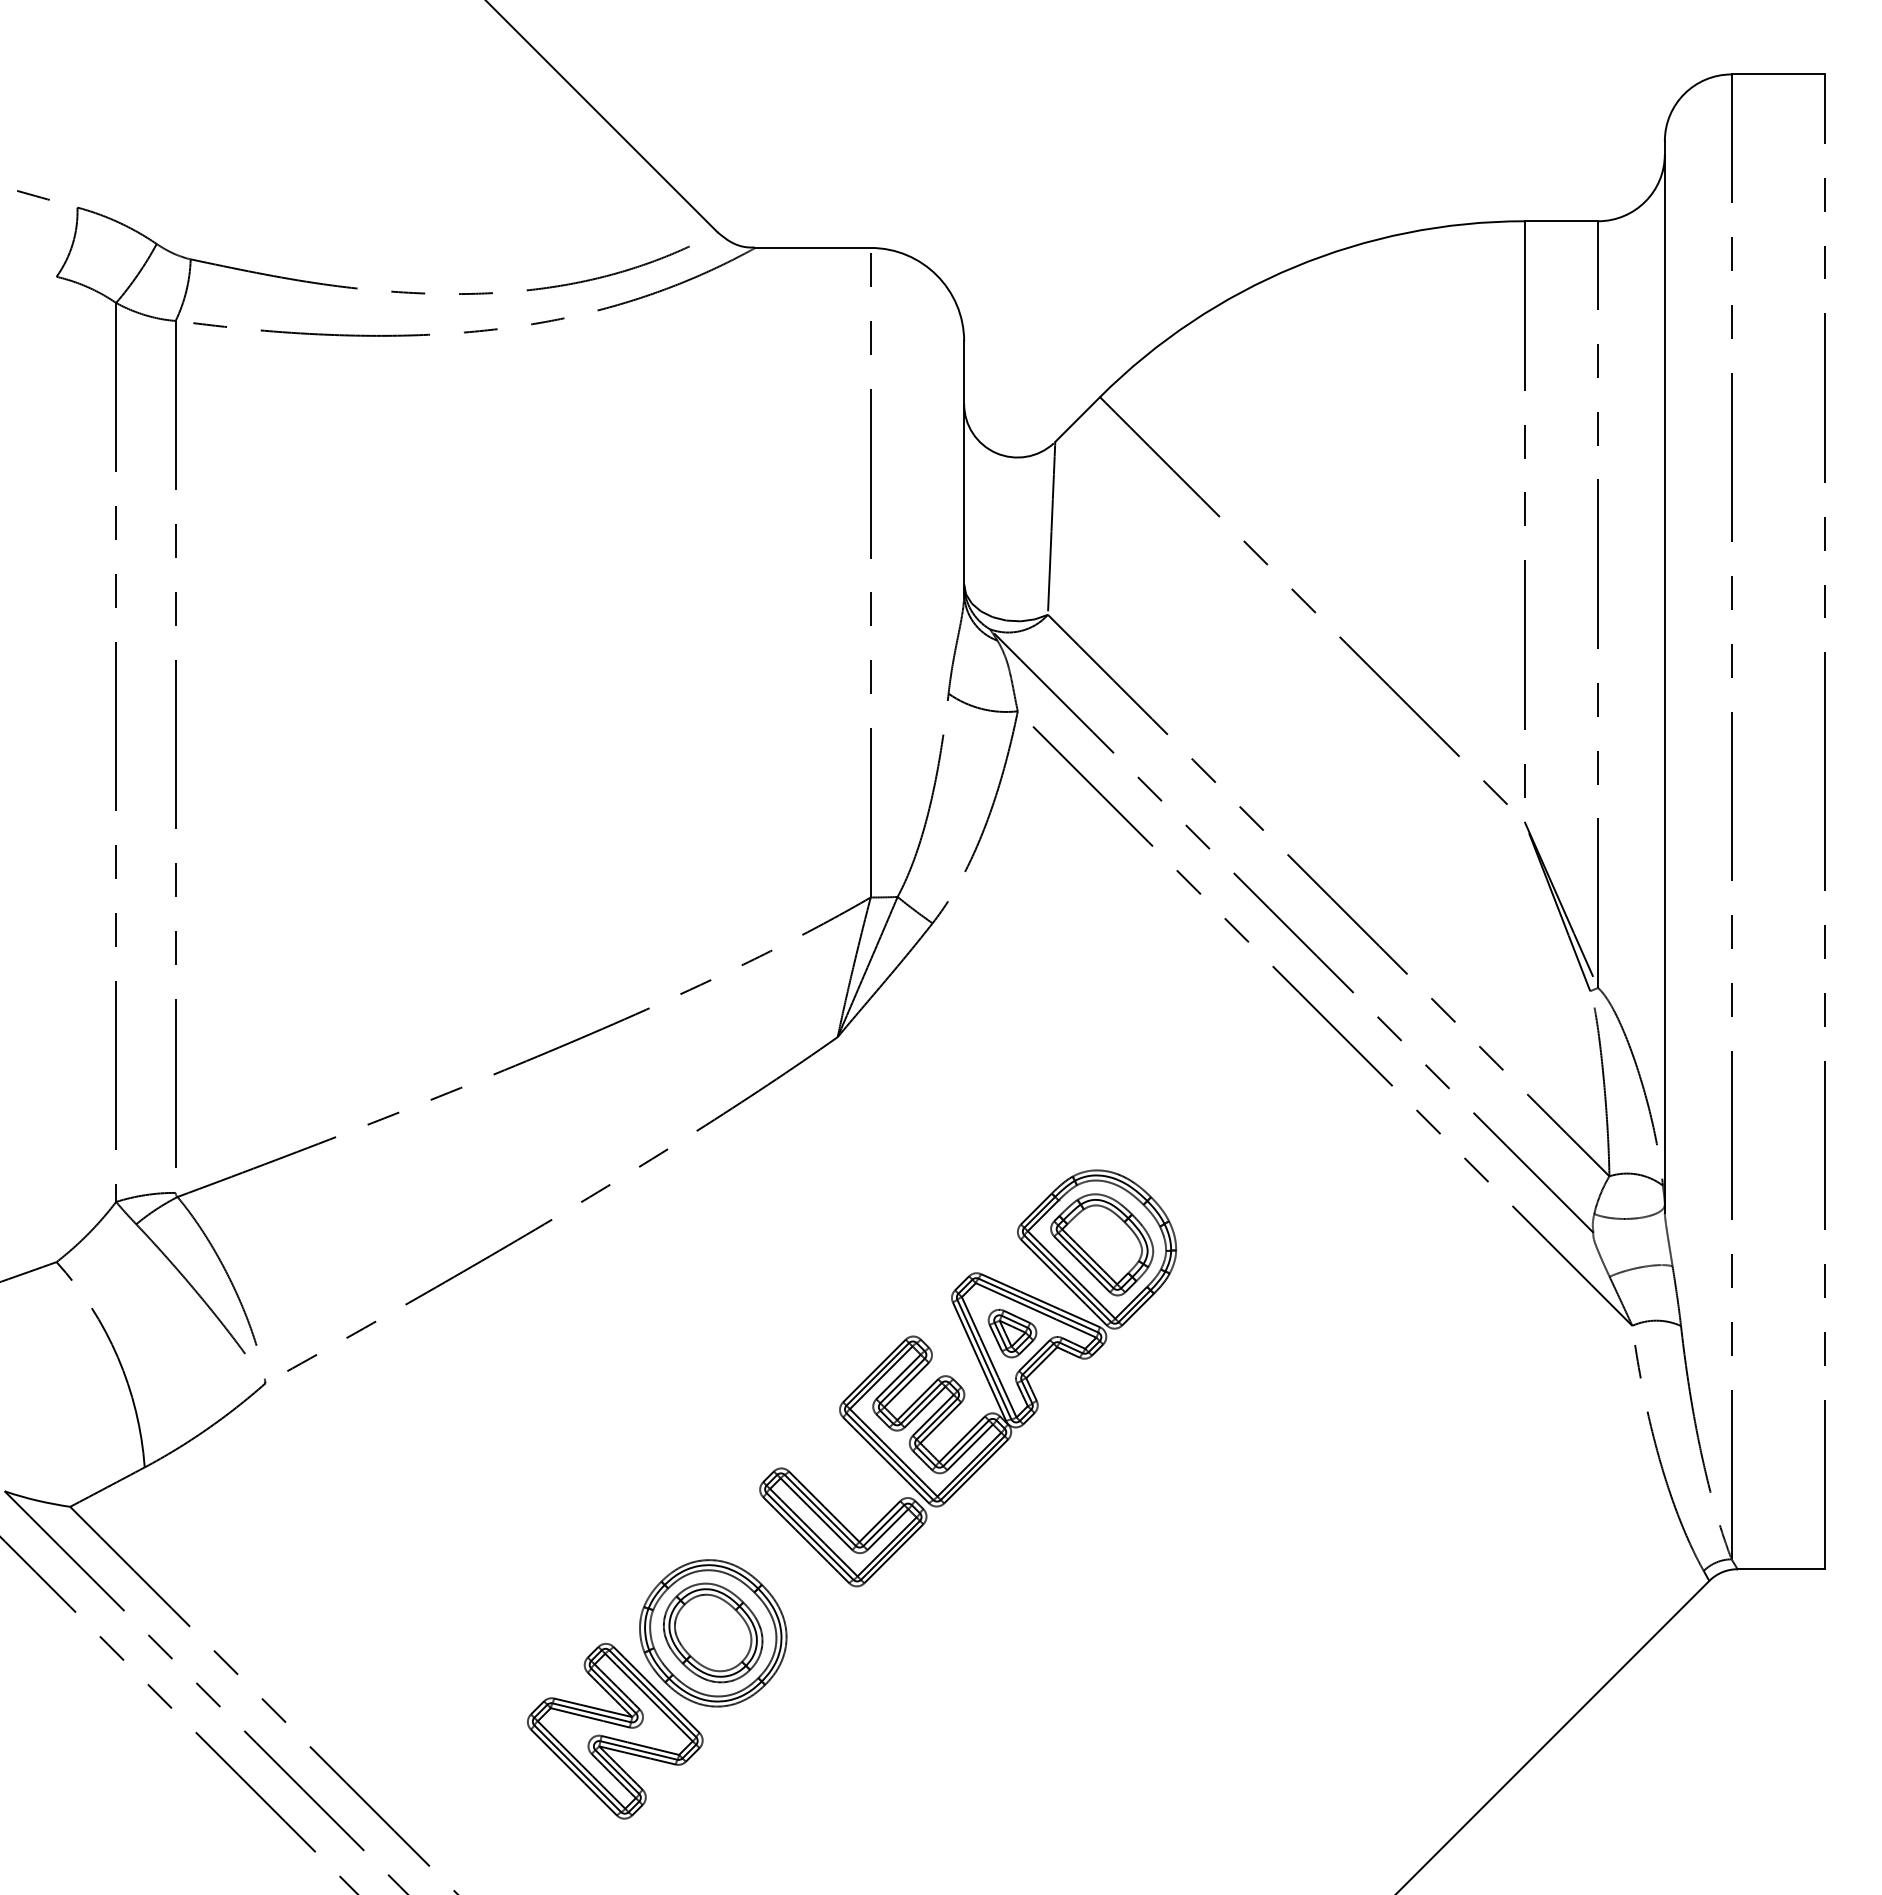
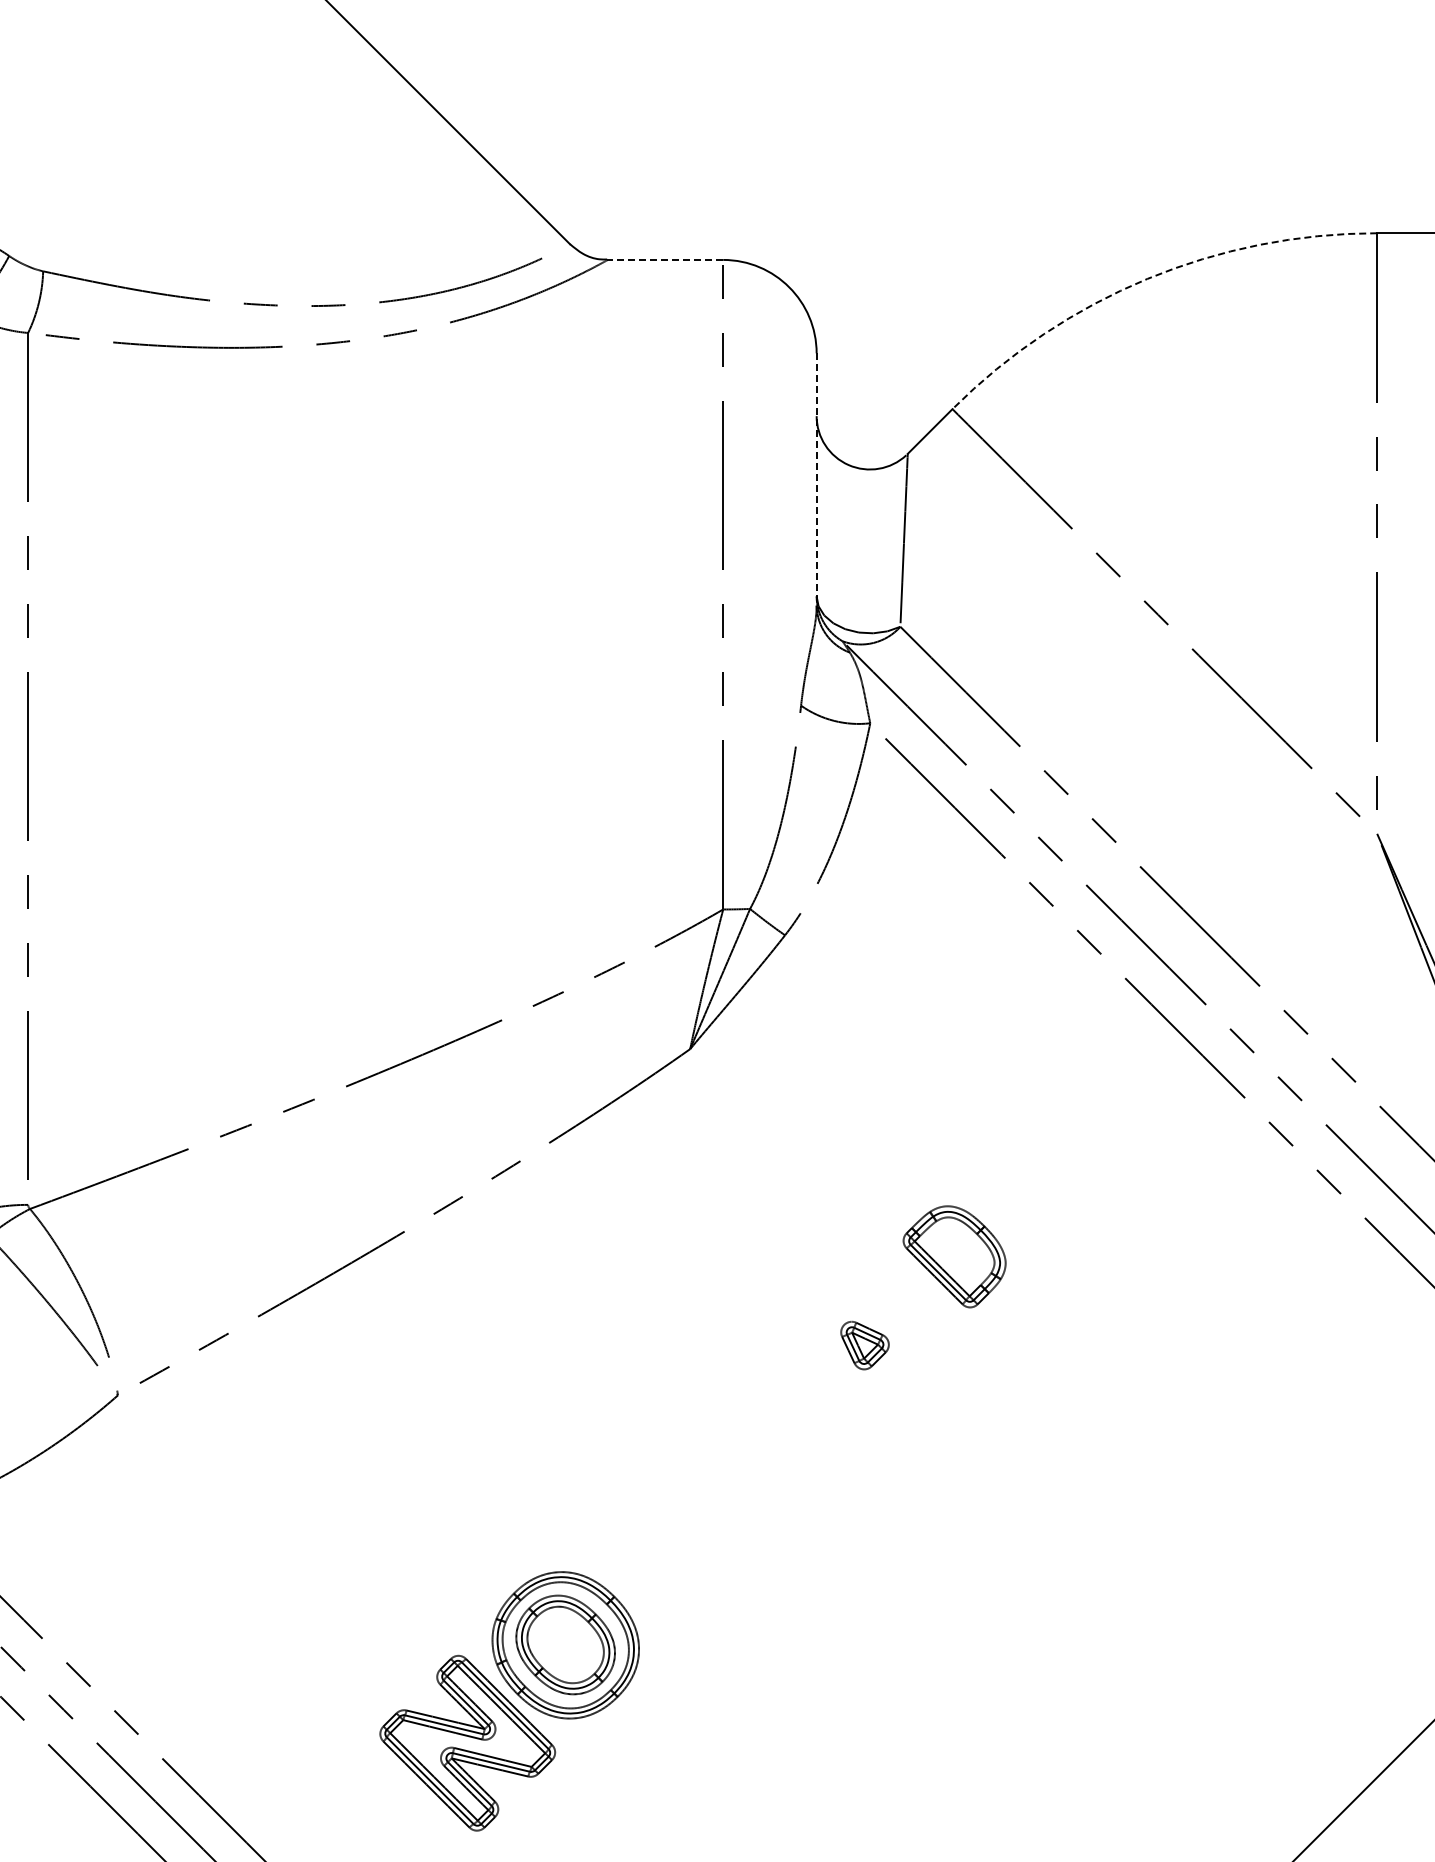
line: (812, 247) -> (664, 259), solid -> dashed
arc: (1294, 266) -> (1146, 278), solid -> dashed
line: (964, 468) -> (816, 480), solid -> dashed
part: (960, 1385) -> (812, 1397), removed

